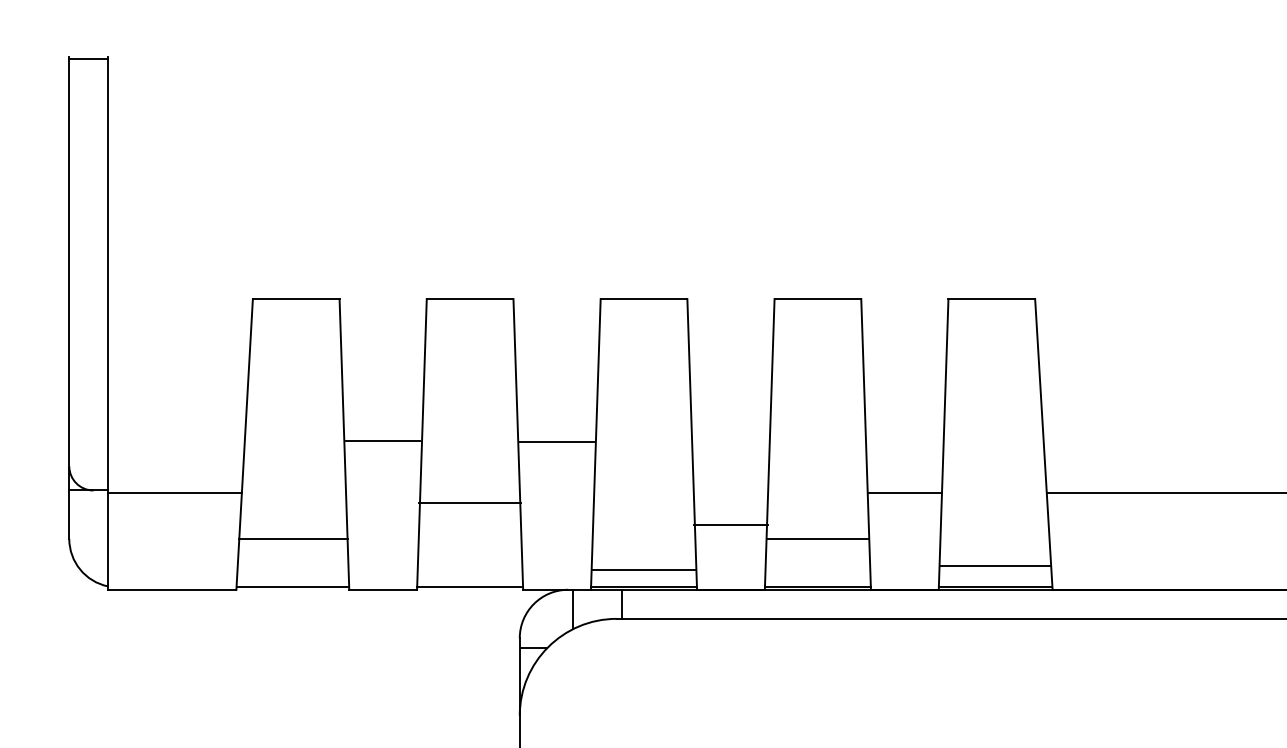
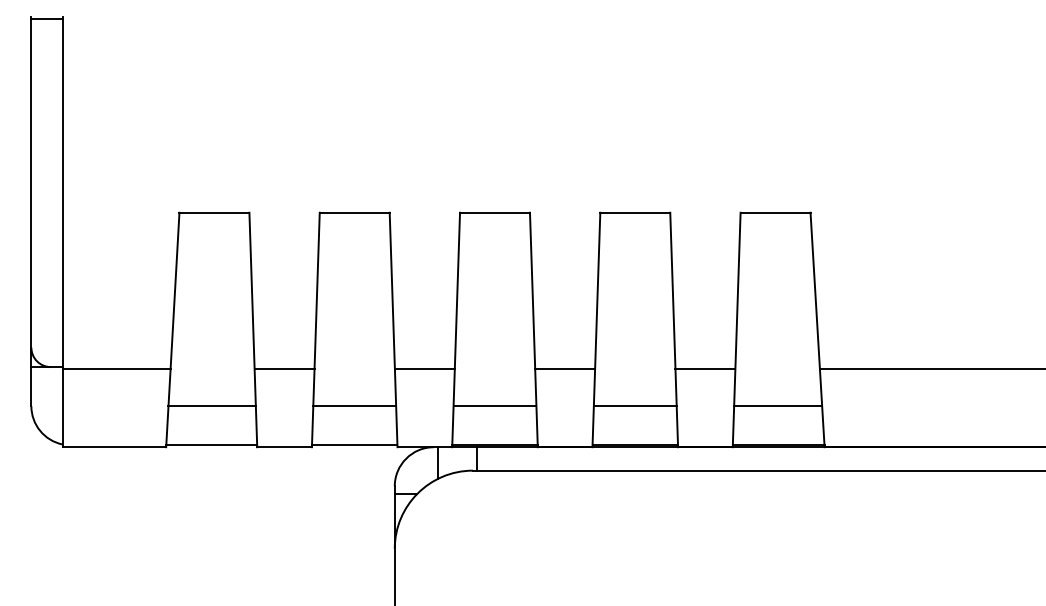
line: (383, 441) -> (284, 369), moved
line: (556, 442) -> (424, 369), moved
line: (469, 503) -> (354, 406), moved
line: (731, 525) -> (565, 369), moved
line: (995, 566) -> (778, 406), moved
line: (643, 570) -> (494, 406), moved

